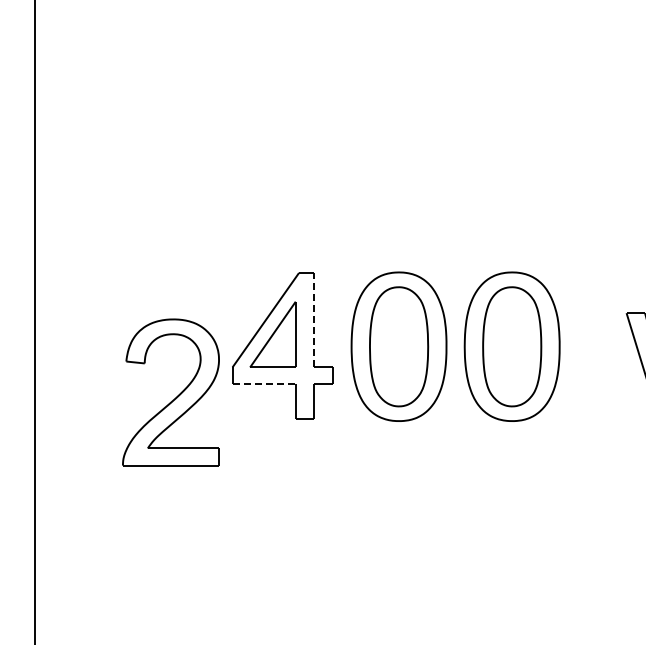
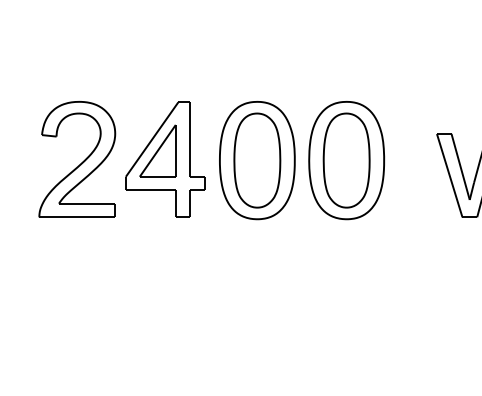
line: (313, 319) -> (189, 139), dashed -> solid
line: (264, 383) -> (151, 189), dashed -> solid
part: (175, 397) -> (80, 163), moved

